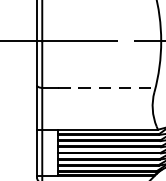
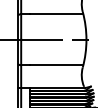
line: (104, 88) -> (55, 65), dashed -> solid

